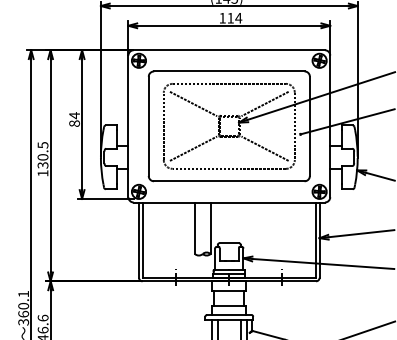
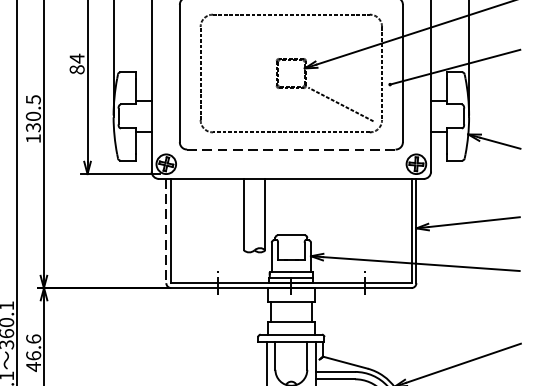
line: (193, 103) -> (241, 41), removed
line: (264, 103) -> (340, 41), removed
line: (193, 148) -> (241, 104), removed
line: (229, 181) -> (291, 149), solid -> dashed
line: (138, 240) -> (165, 231), solid -> dashed

